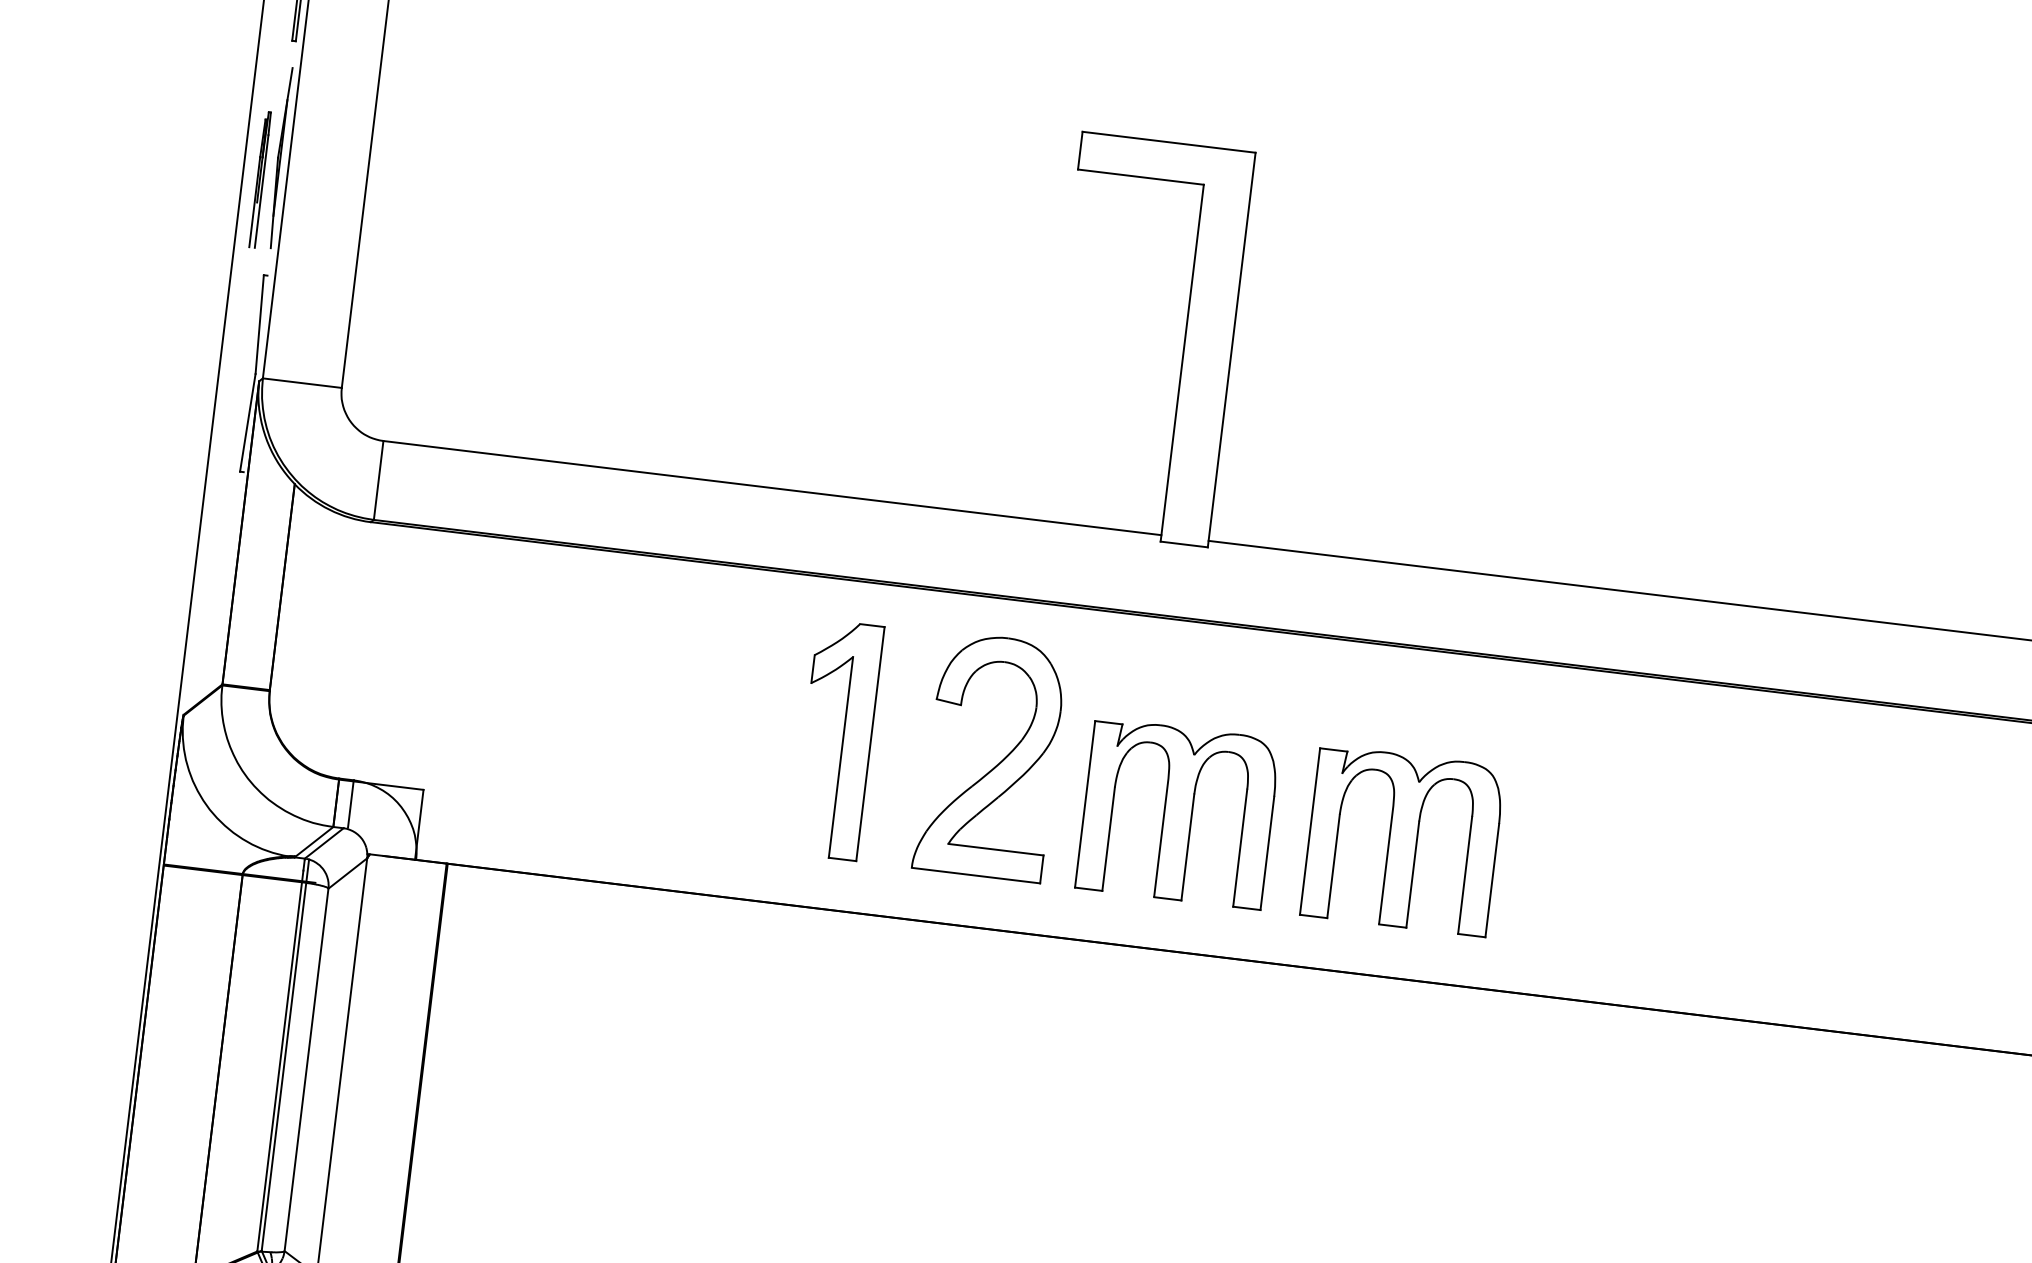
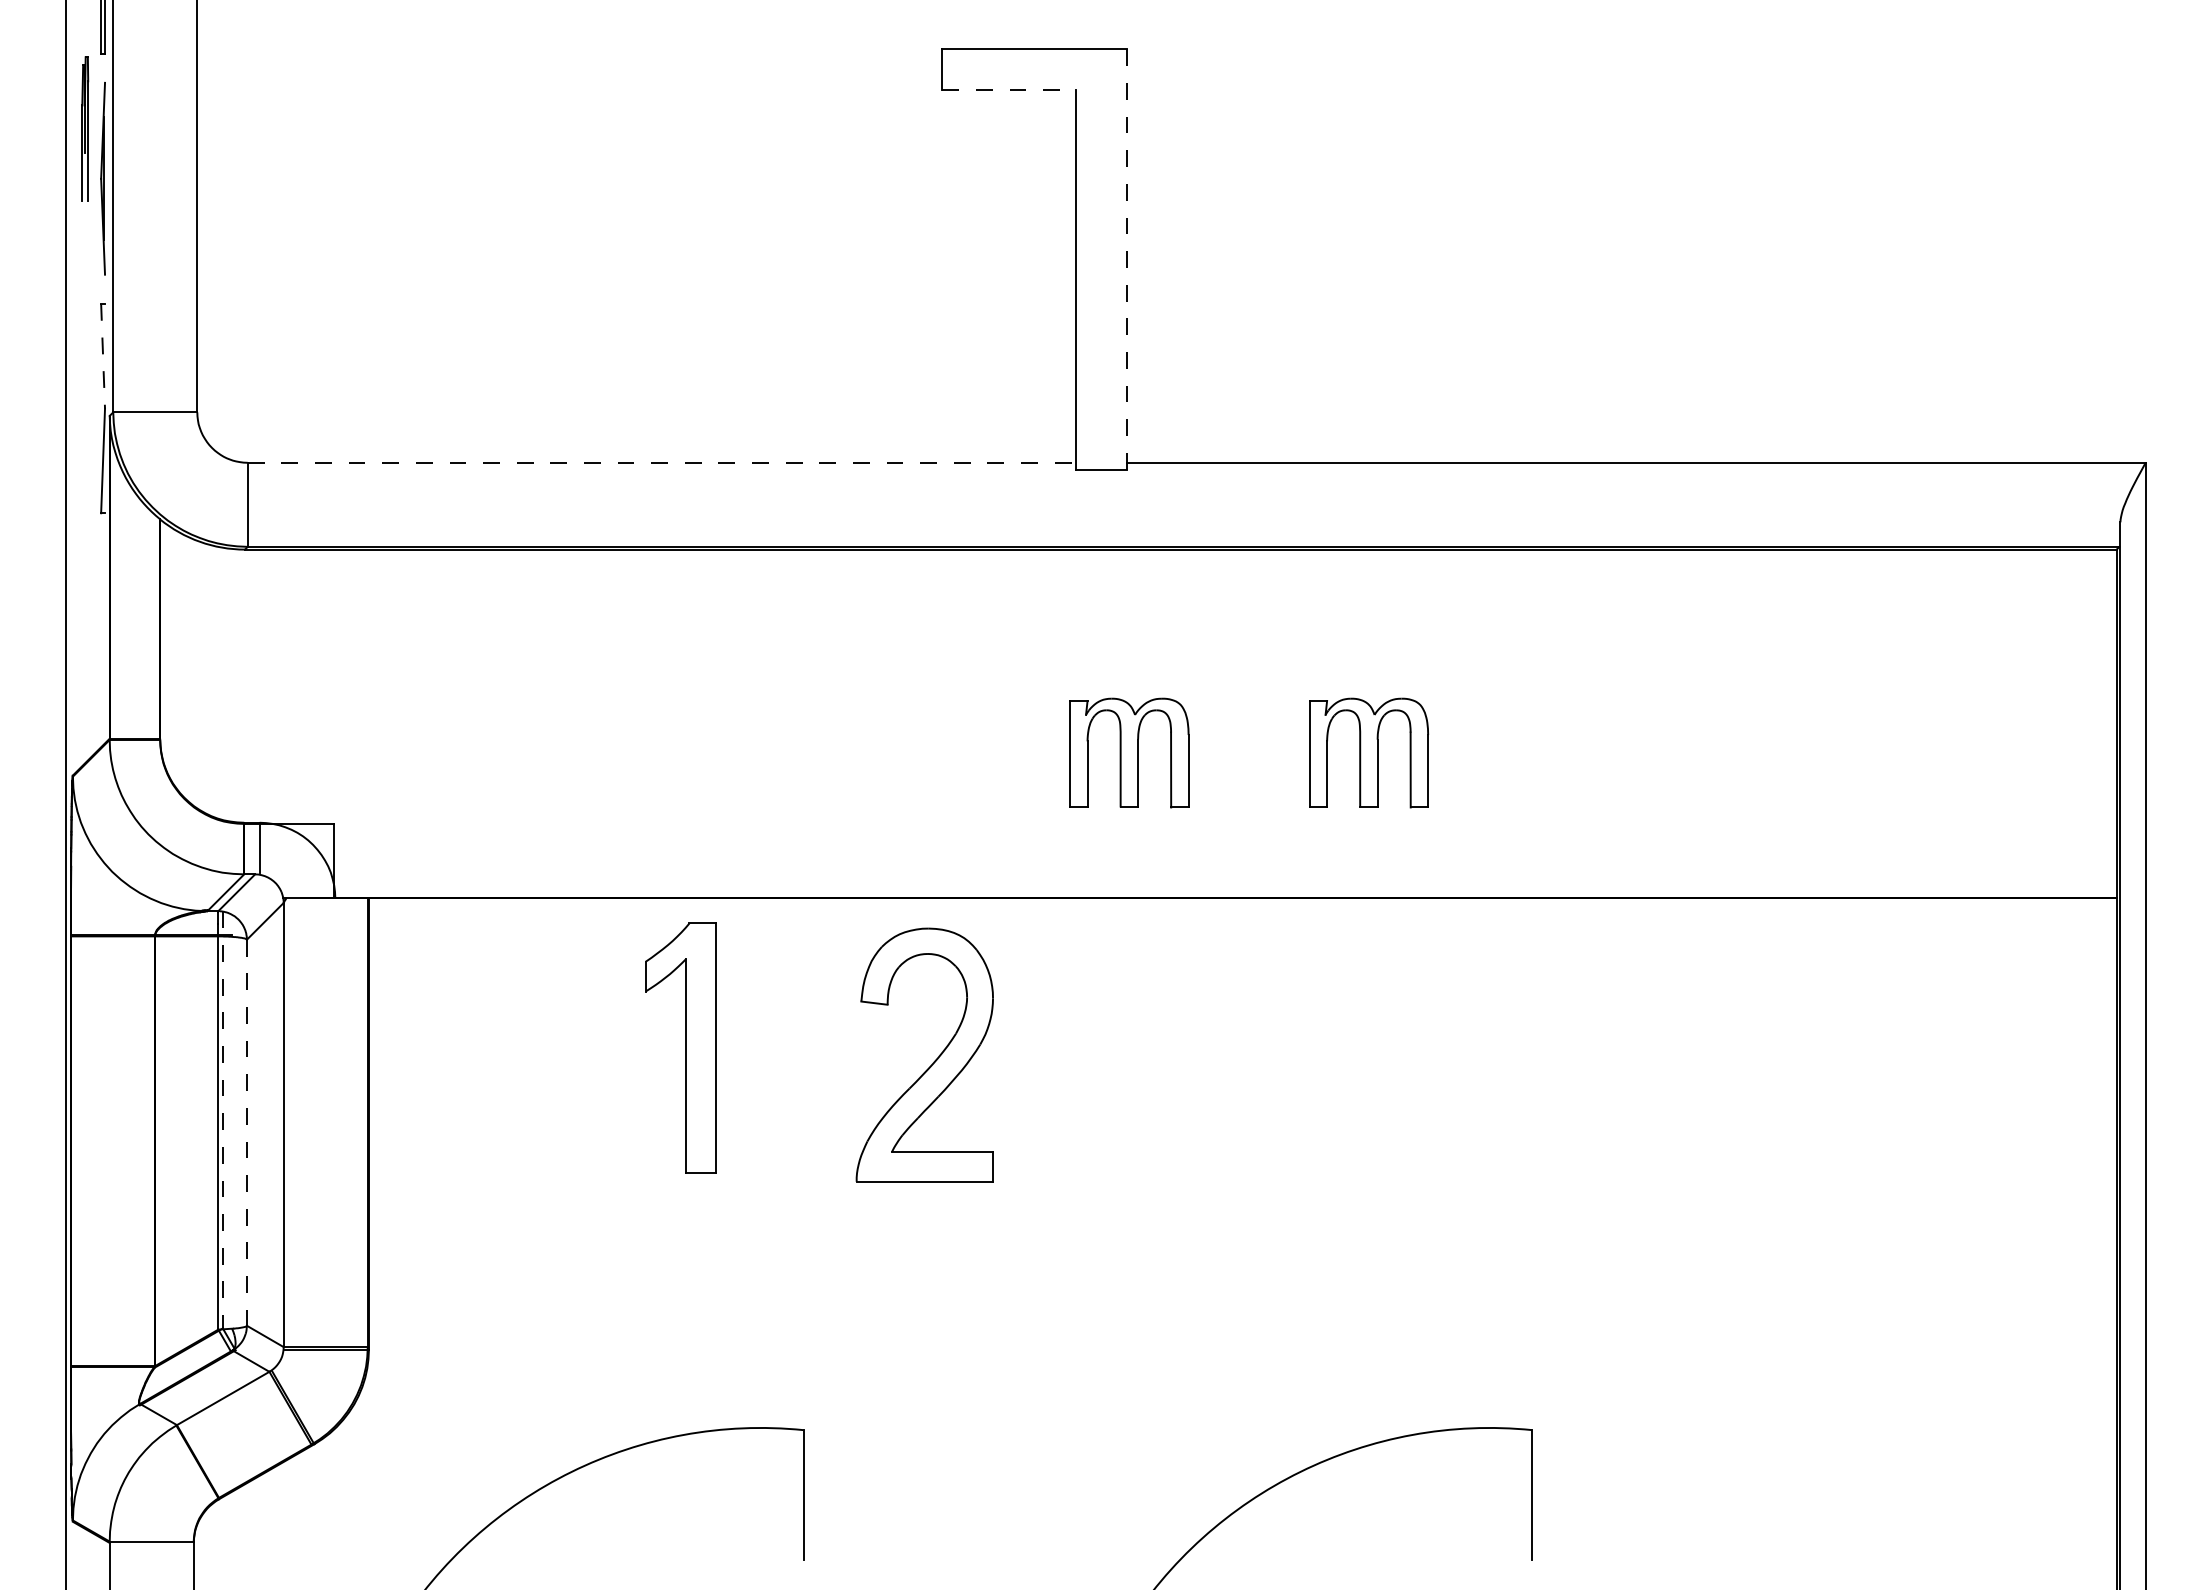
line: (1141, 177) -> (1009, 89), solid -> dashed
part: (260, 179) -> (85, 128), moved
line: (260, 324) -> (103, 356), solid -> dashed
line: (1231, 349) -> (1126, 259), solid -> dashed
line: (772, 487) -> (662, 462), solid -> dashed
part: (837, 739) -> (680, 1047), moved
part: (997, 763) -> (933, 1061), moved
part: (1178, 813) -> (1129, 752), size x0.6
part: (1402, 840) -> (1368, 752), size x0.6
line: (285, 1055) -> (222, 1120), solid -> dashed
line: (306, 1070) -> (246, 1133), solid -> dashed

